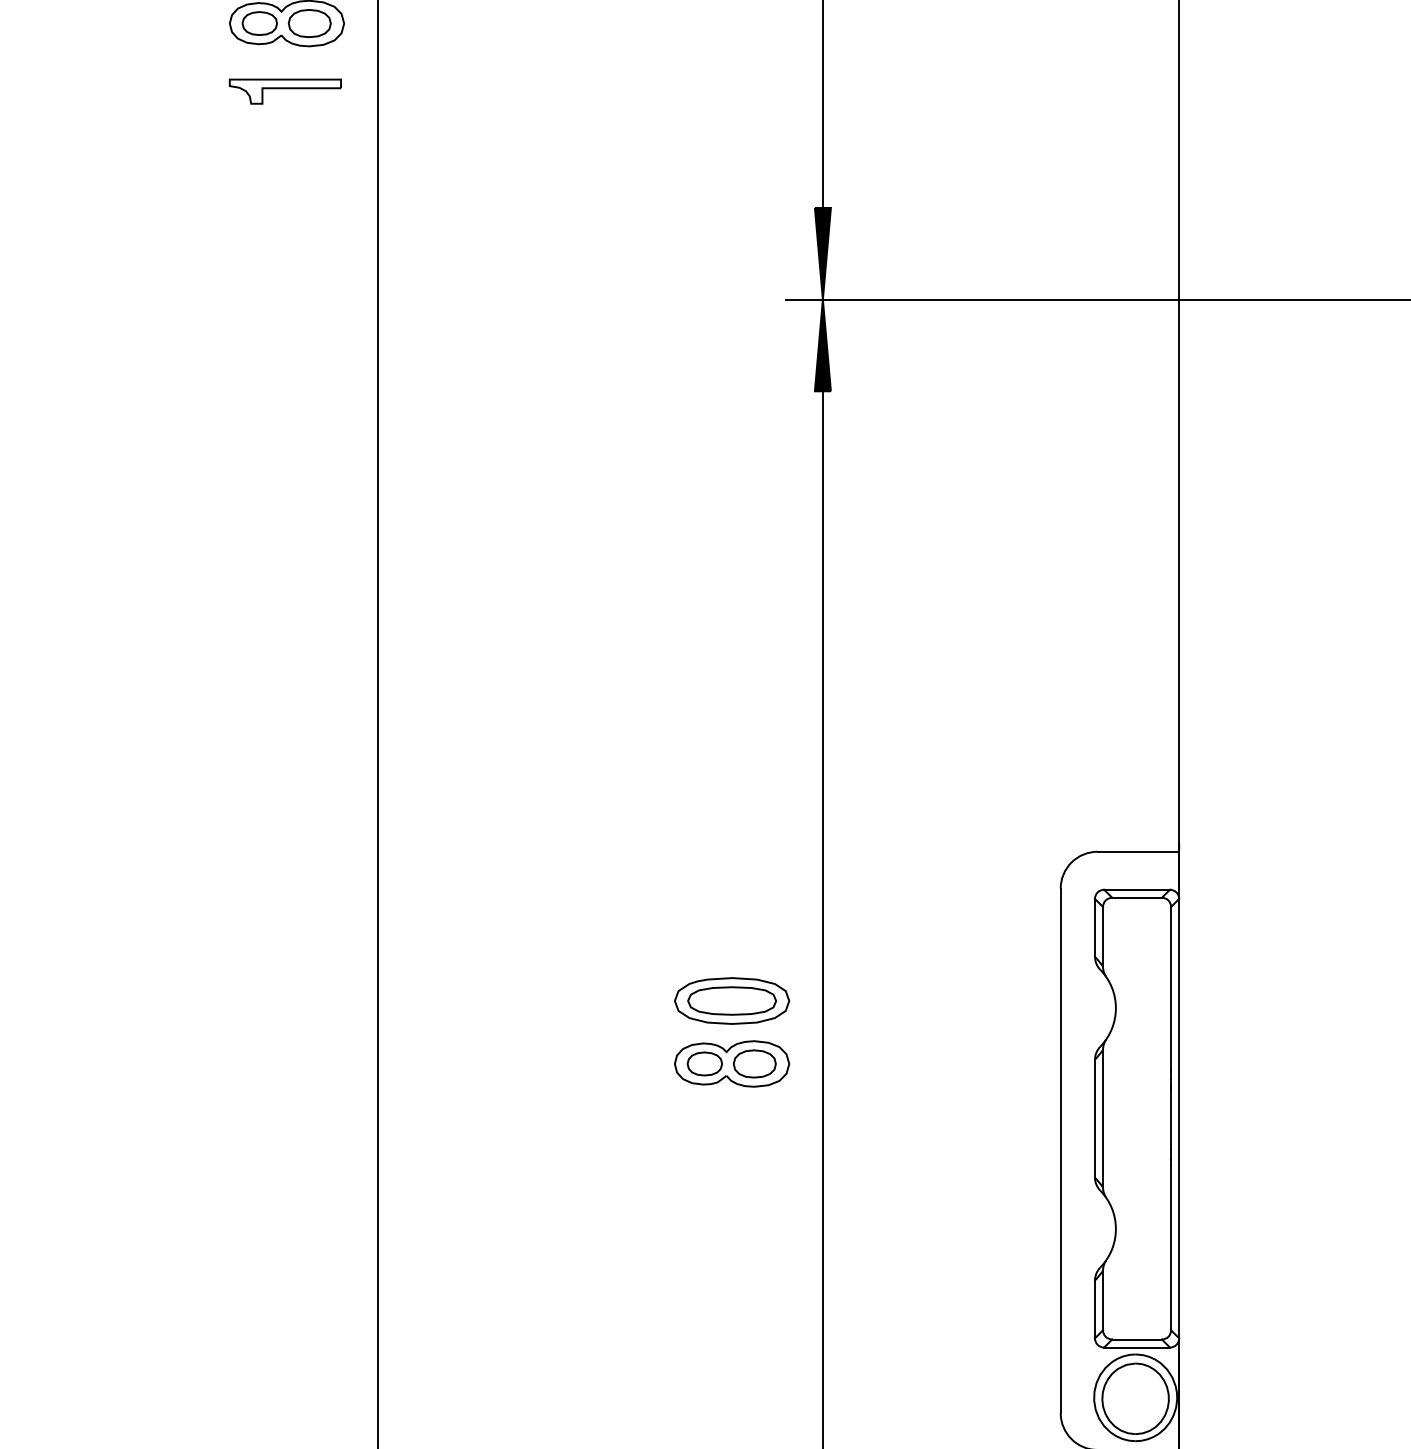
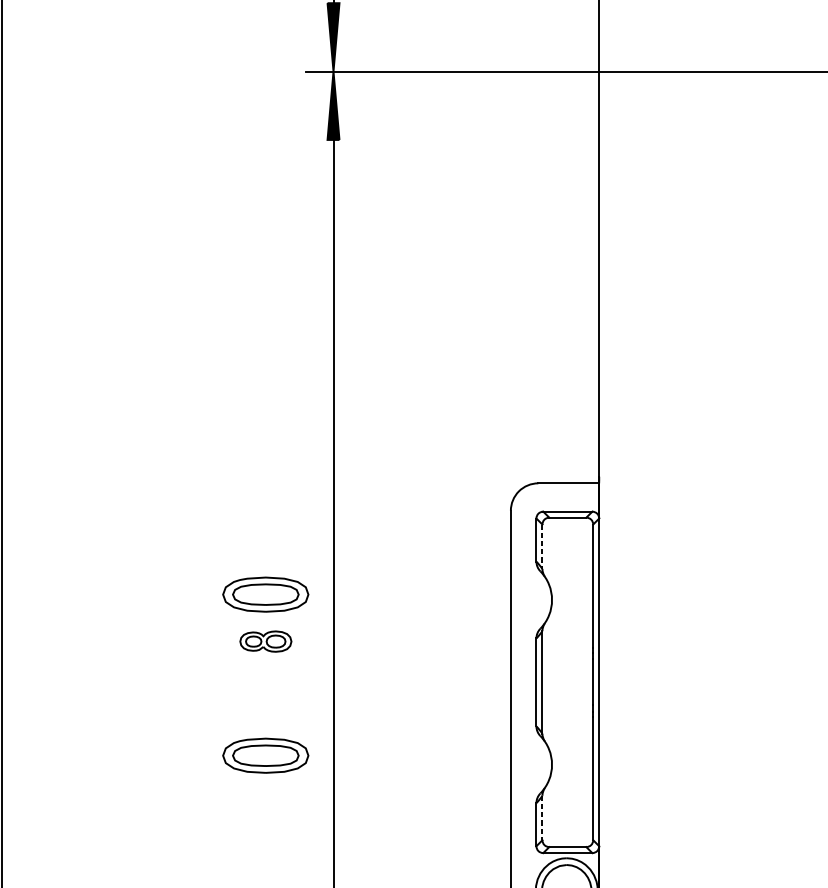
line: (1103, 936) -> (542, 546), solid -> dashed
part: (732, 1063) -> (266, 641), size x0.6
part: (732, 1216) -> (266, 755), added
line: (1103, 1300) -> (542, 818), solid -> dashed

